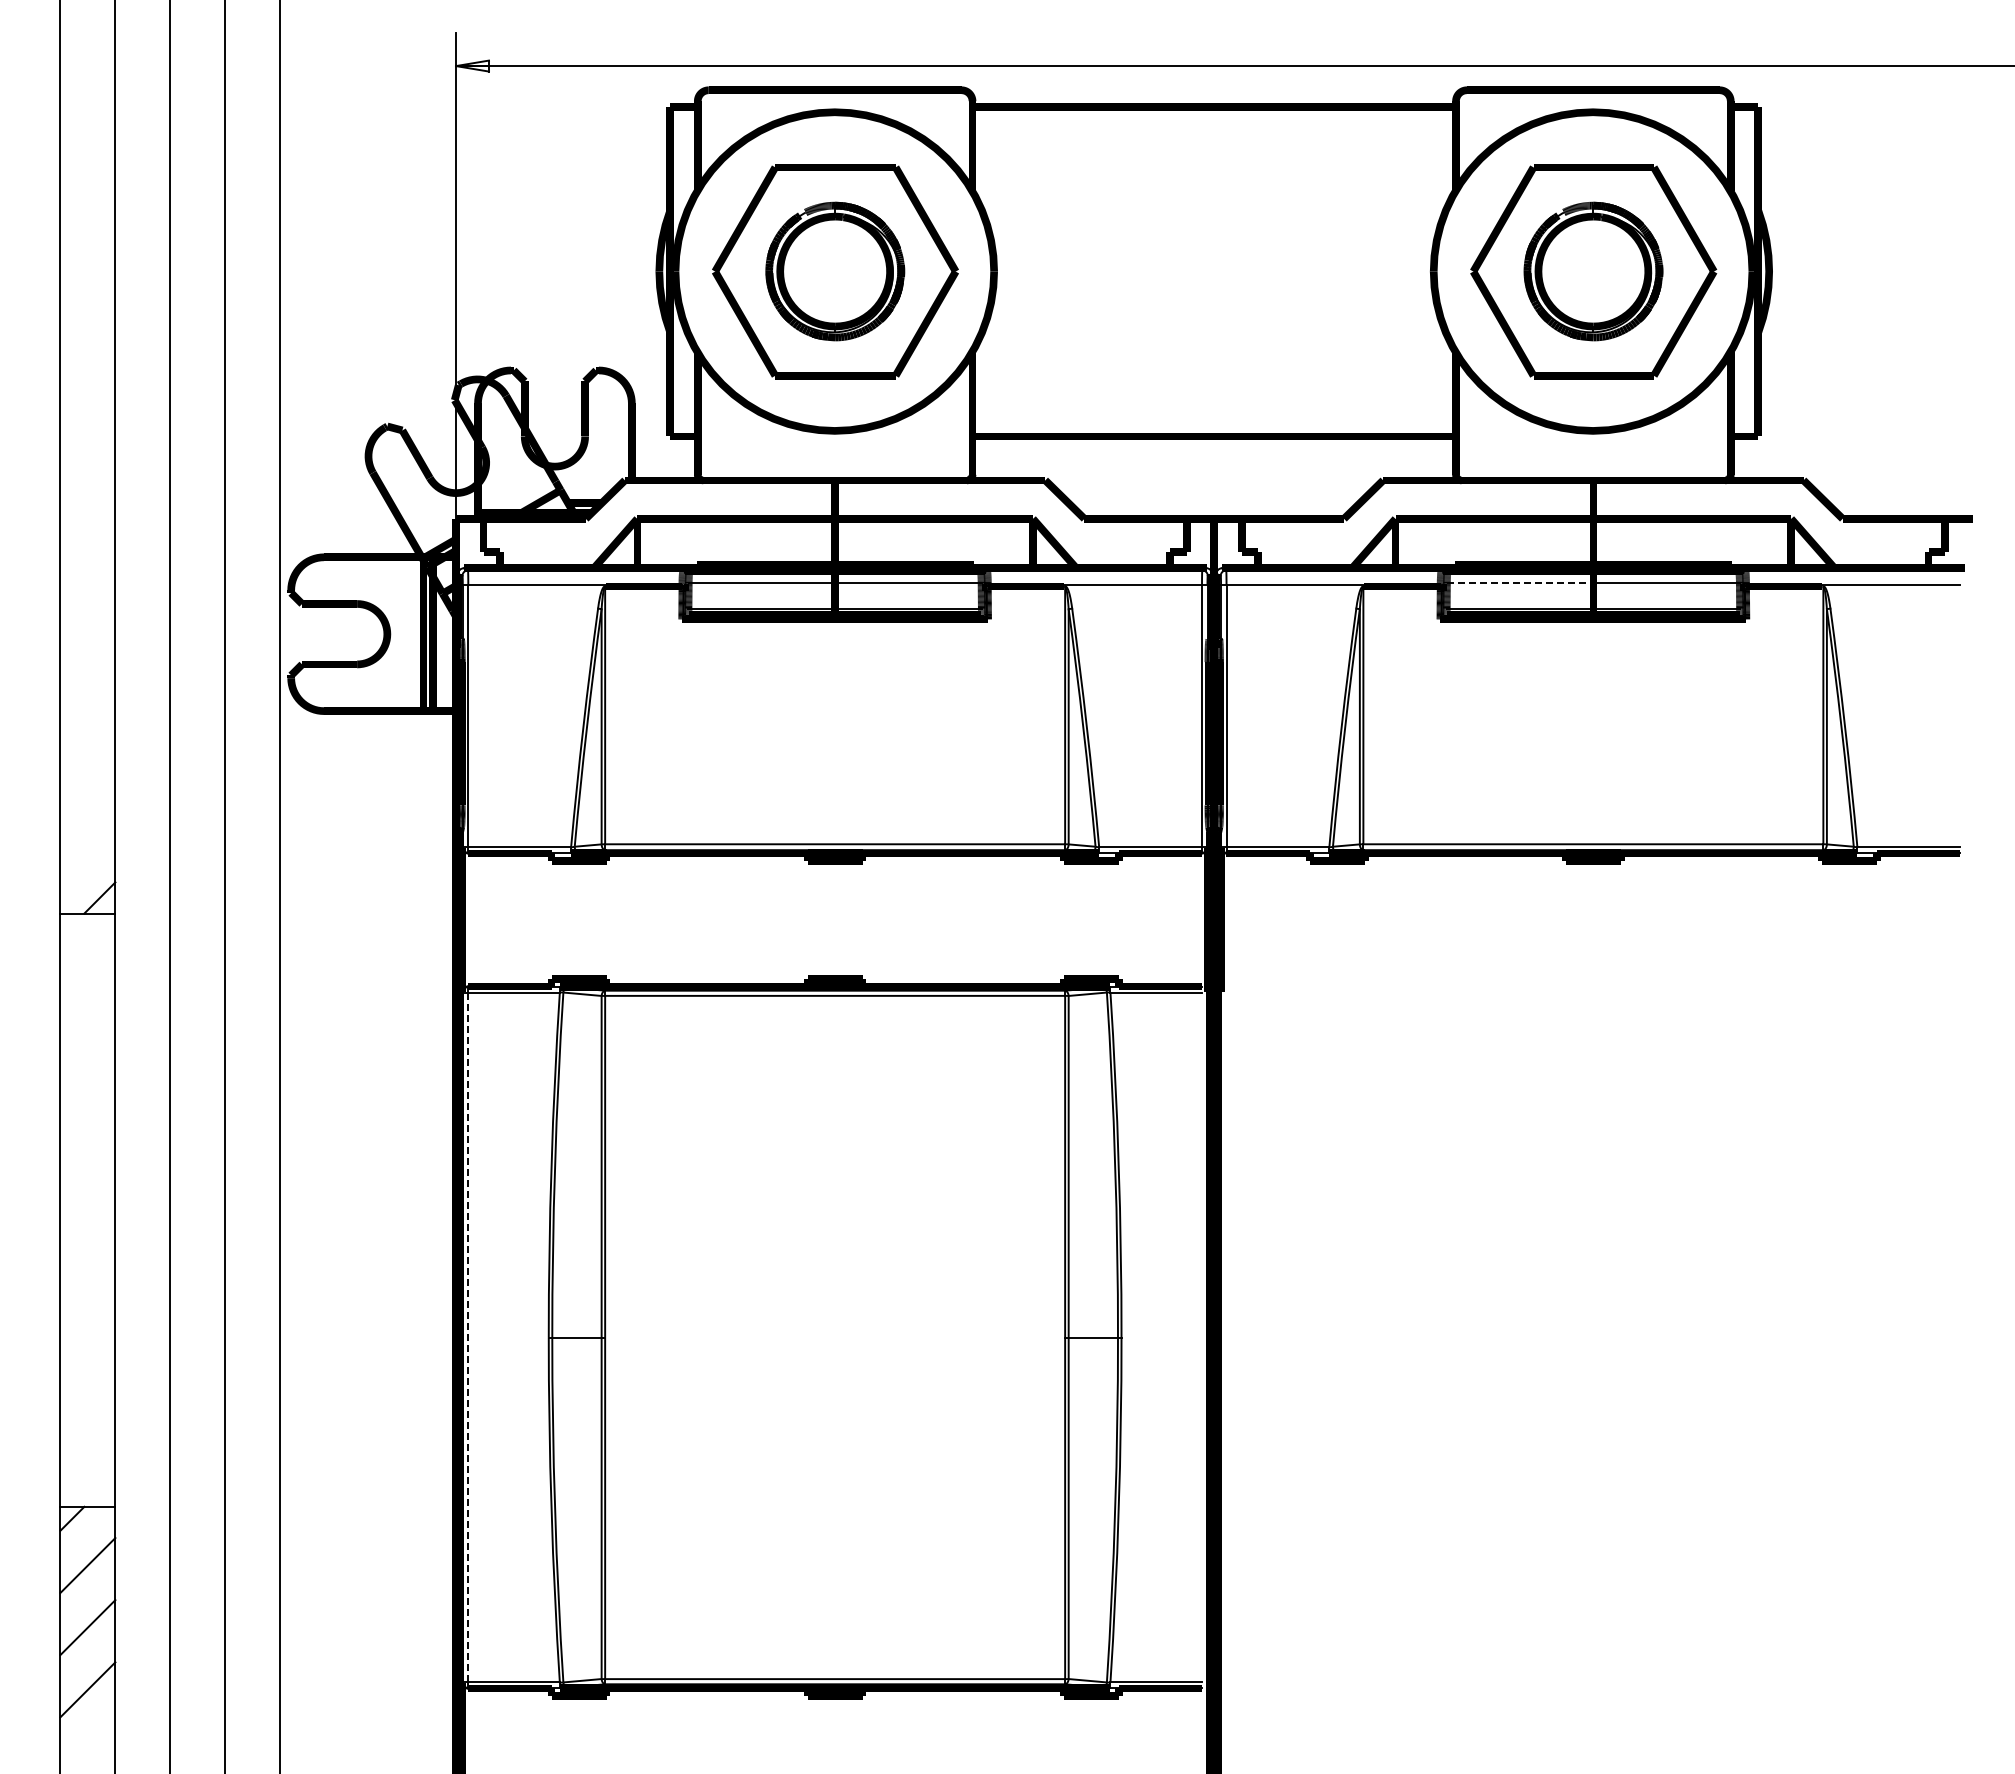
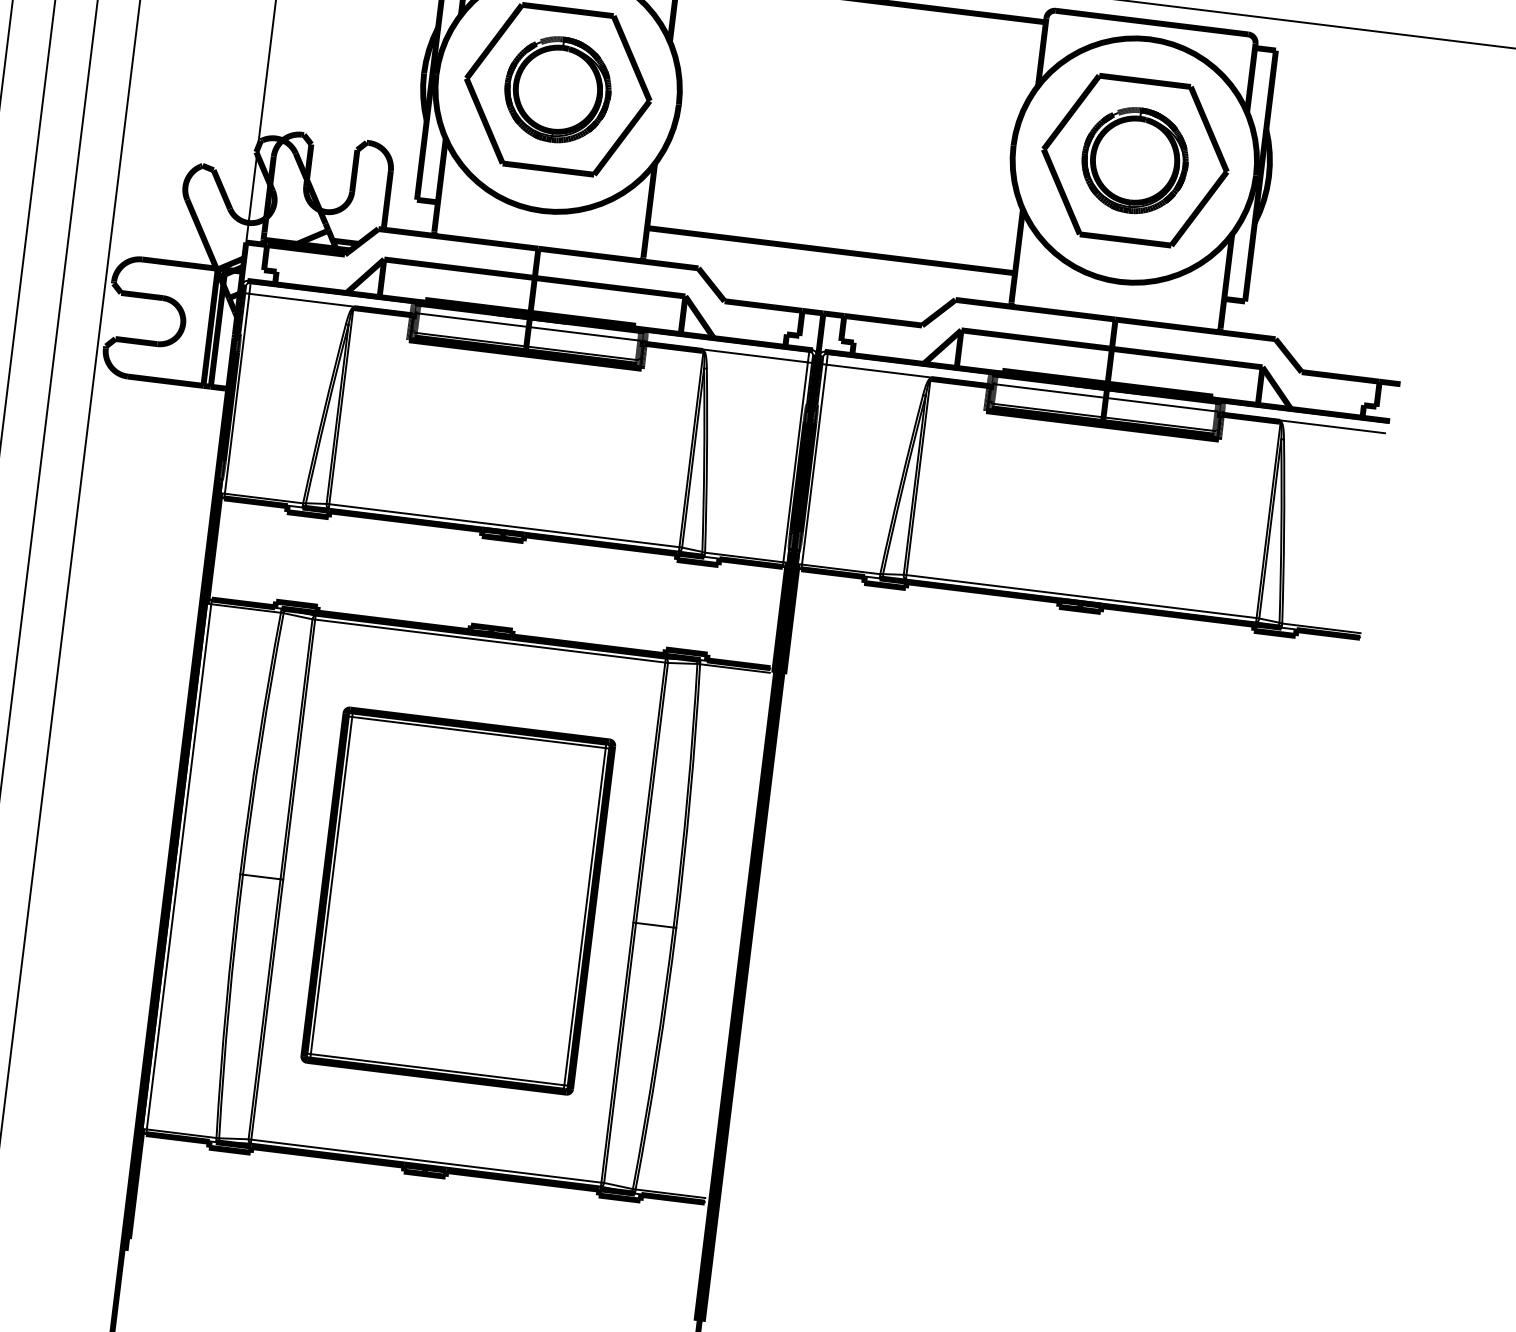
line: (1520, 583) -> (1050, 391), dashed -> solid
line: (468, 1337) -> (179, 866), dashed -> solid
part: (834, 1337) -> (457, 901), added

